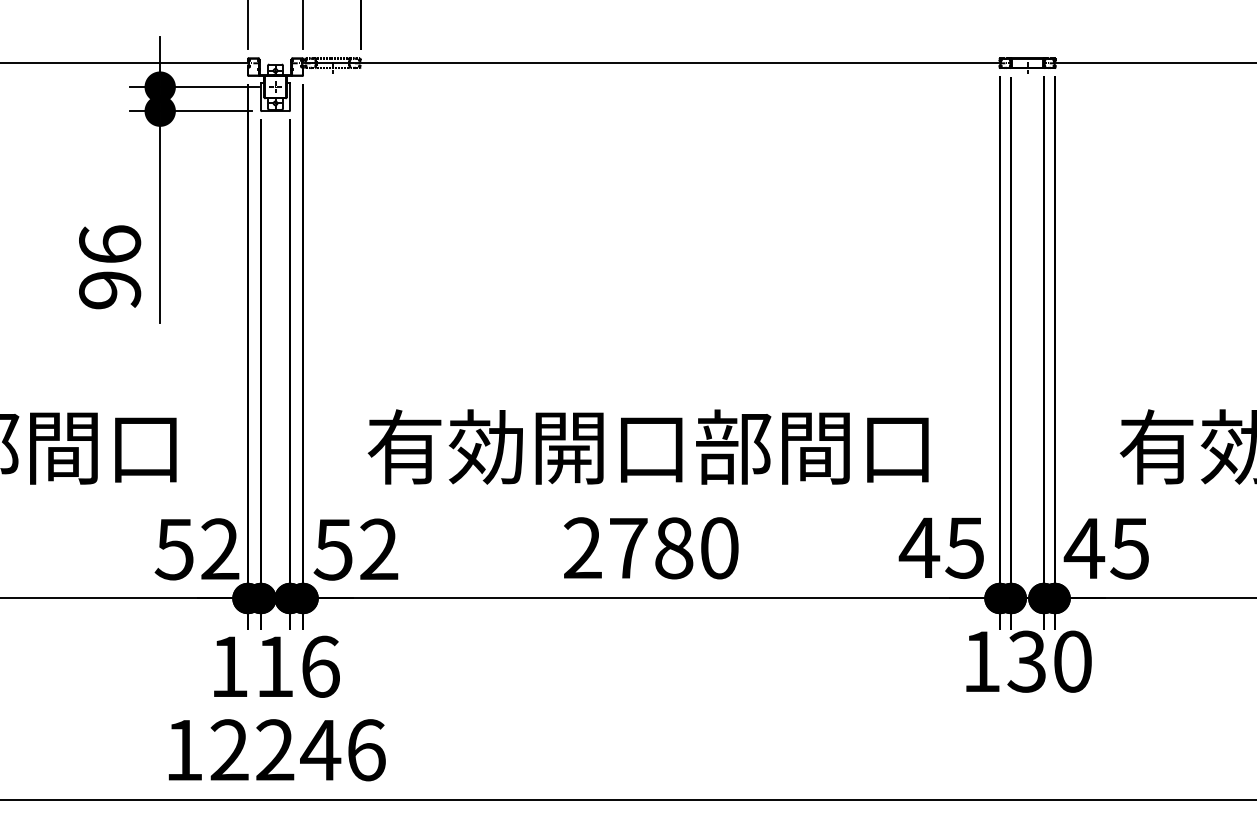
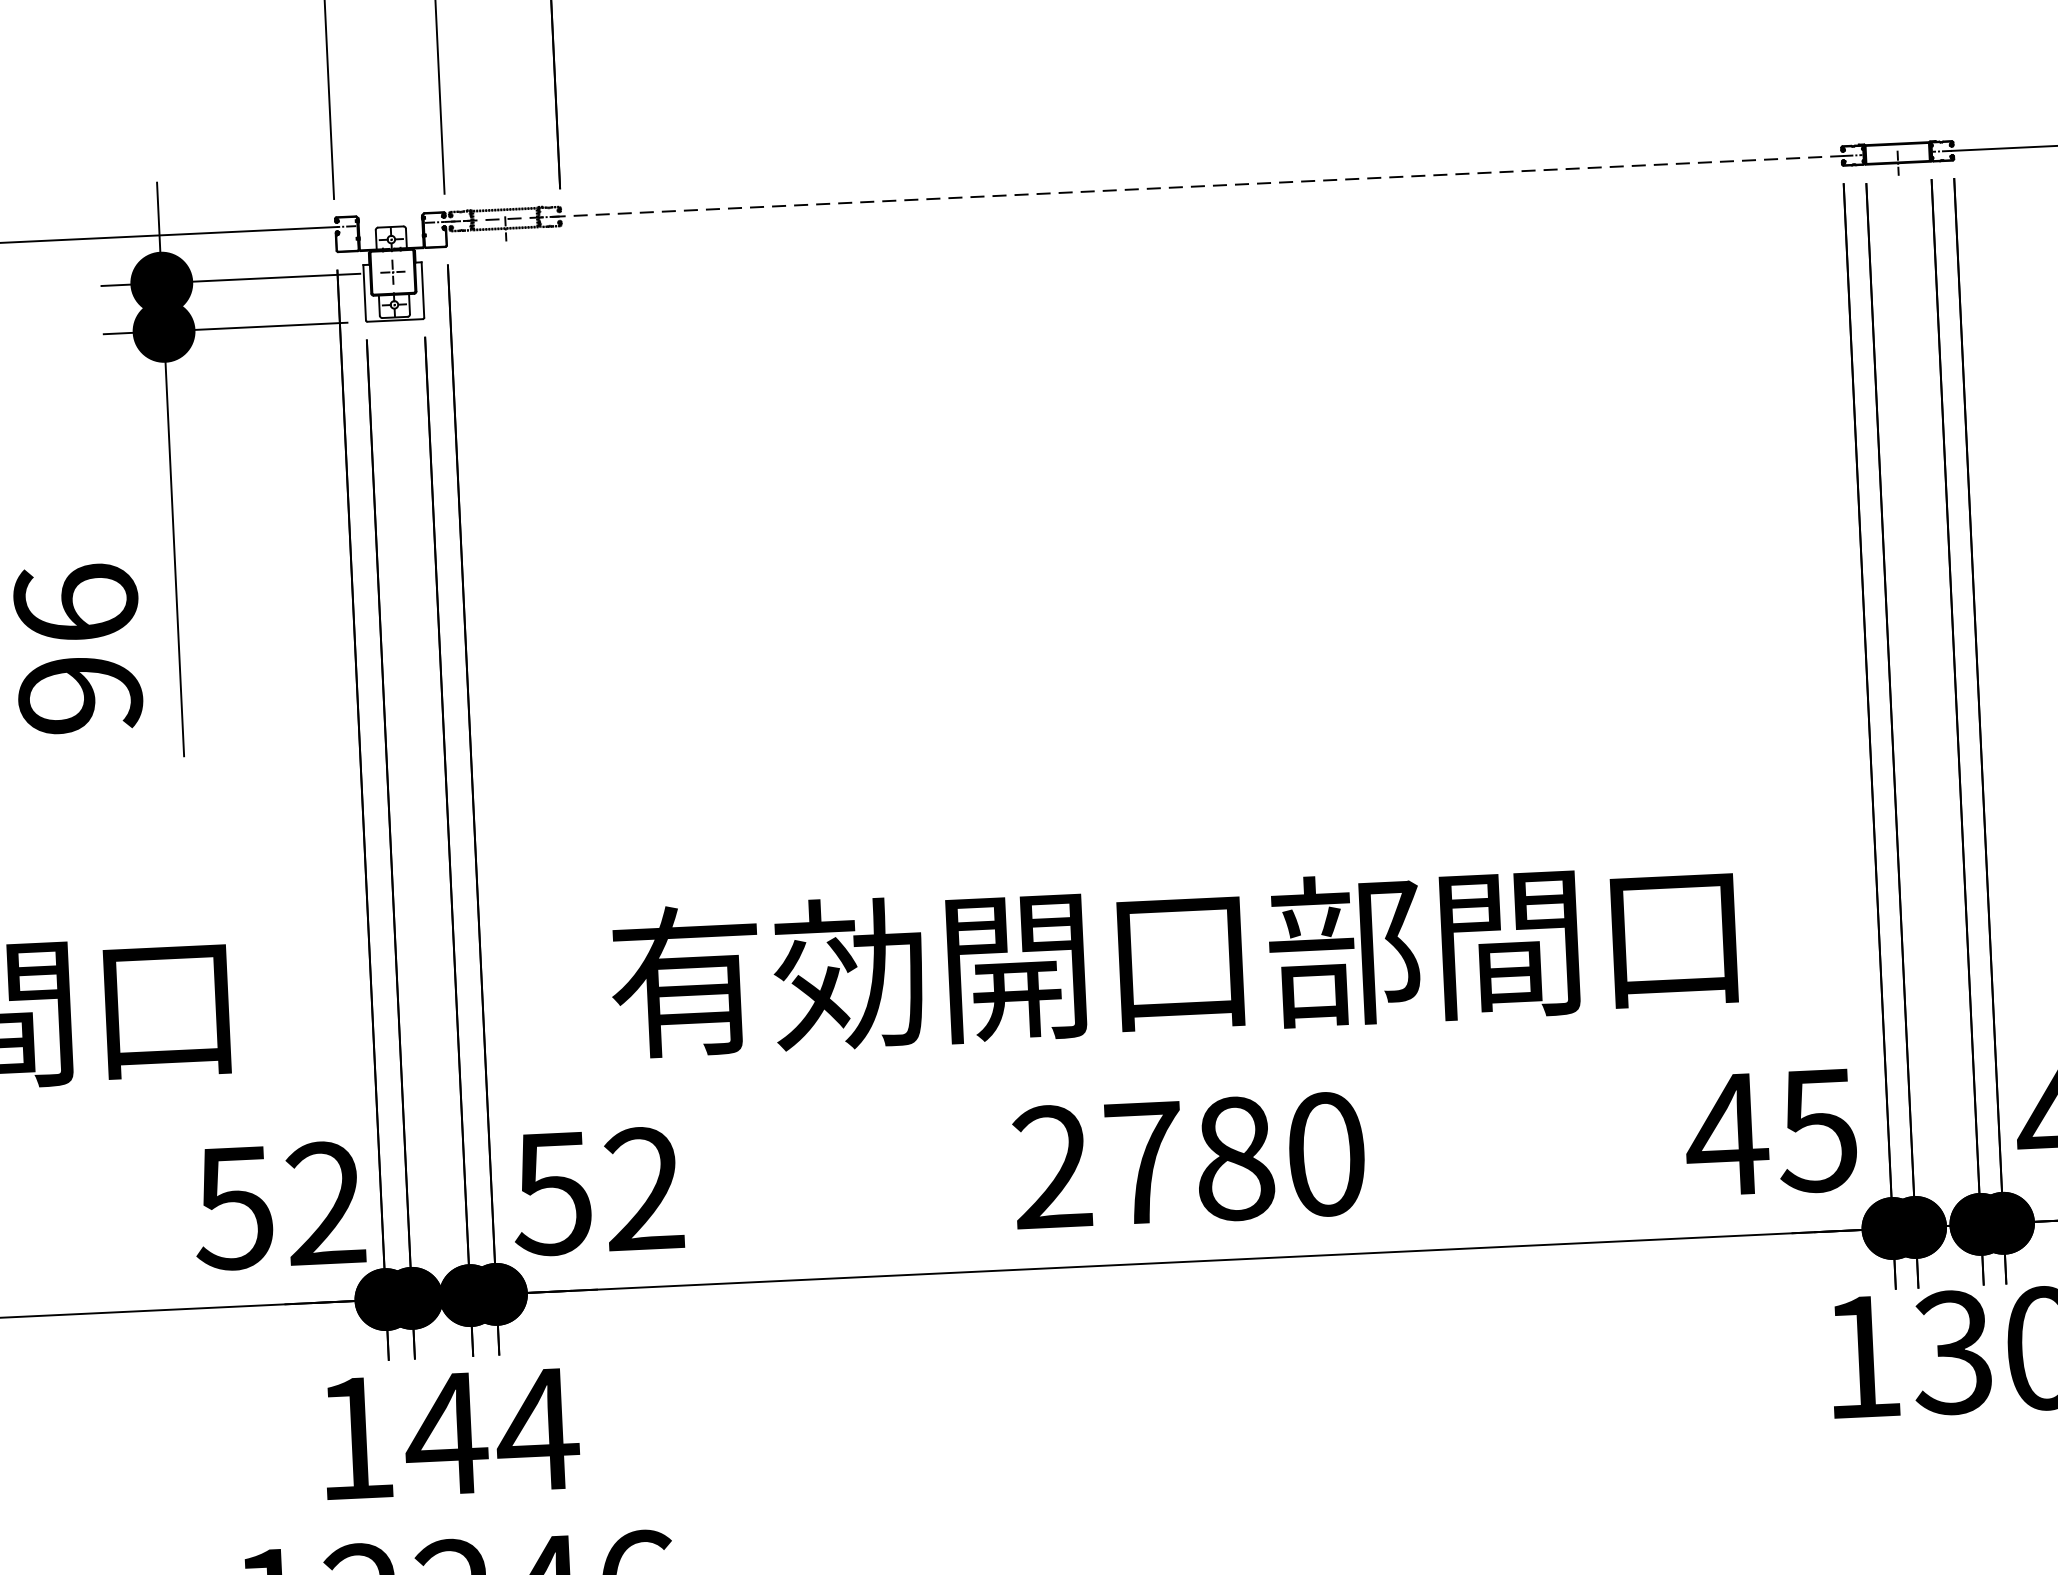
line: (651, 63) -> (1144, 189), solid -> dashed
text: (297, 666) -> (491, 1431), 116 -> 144

